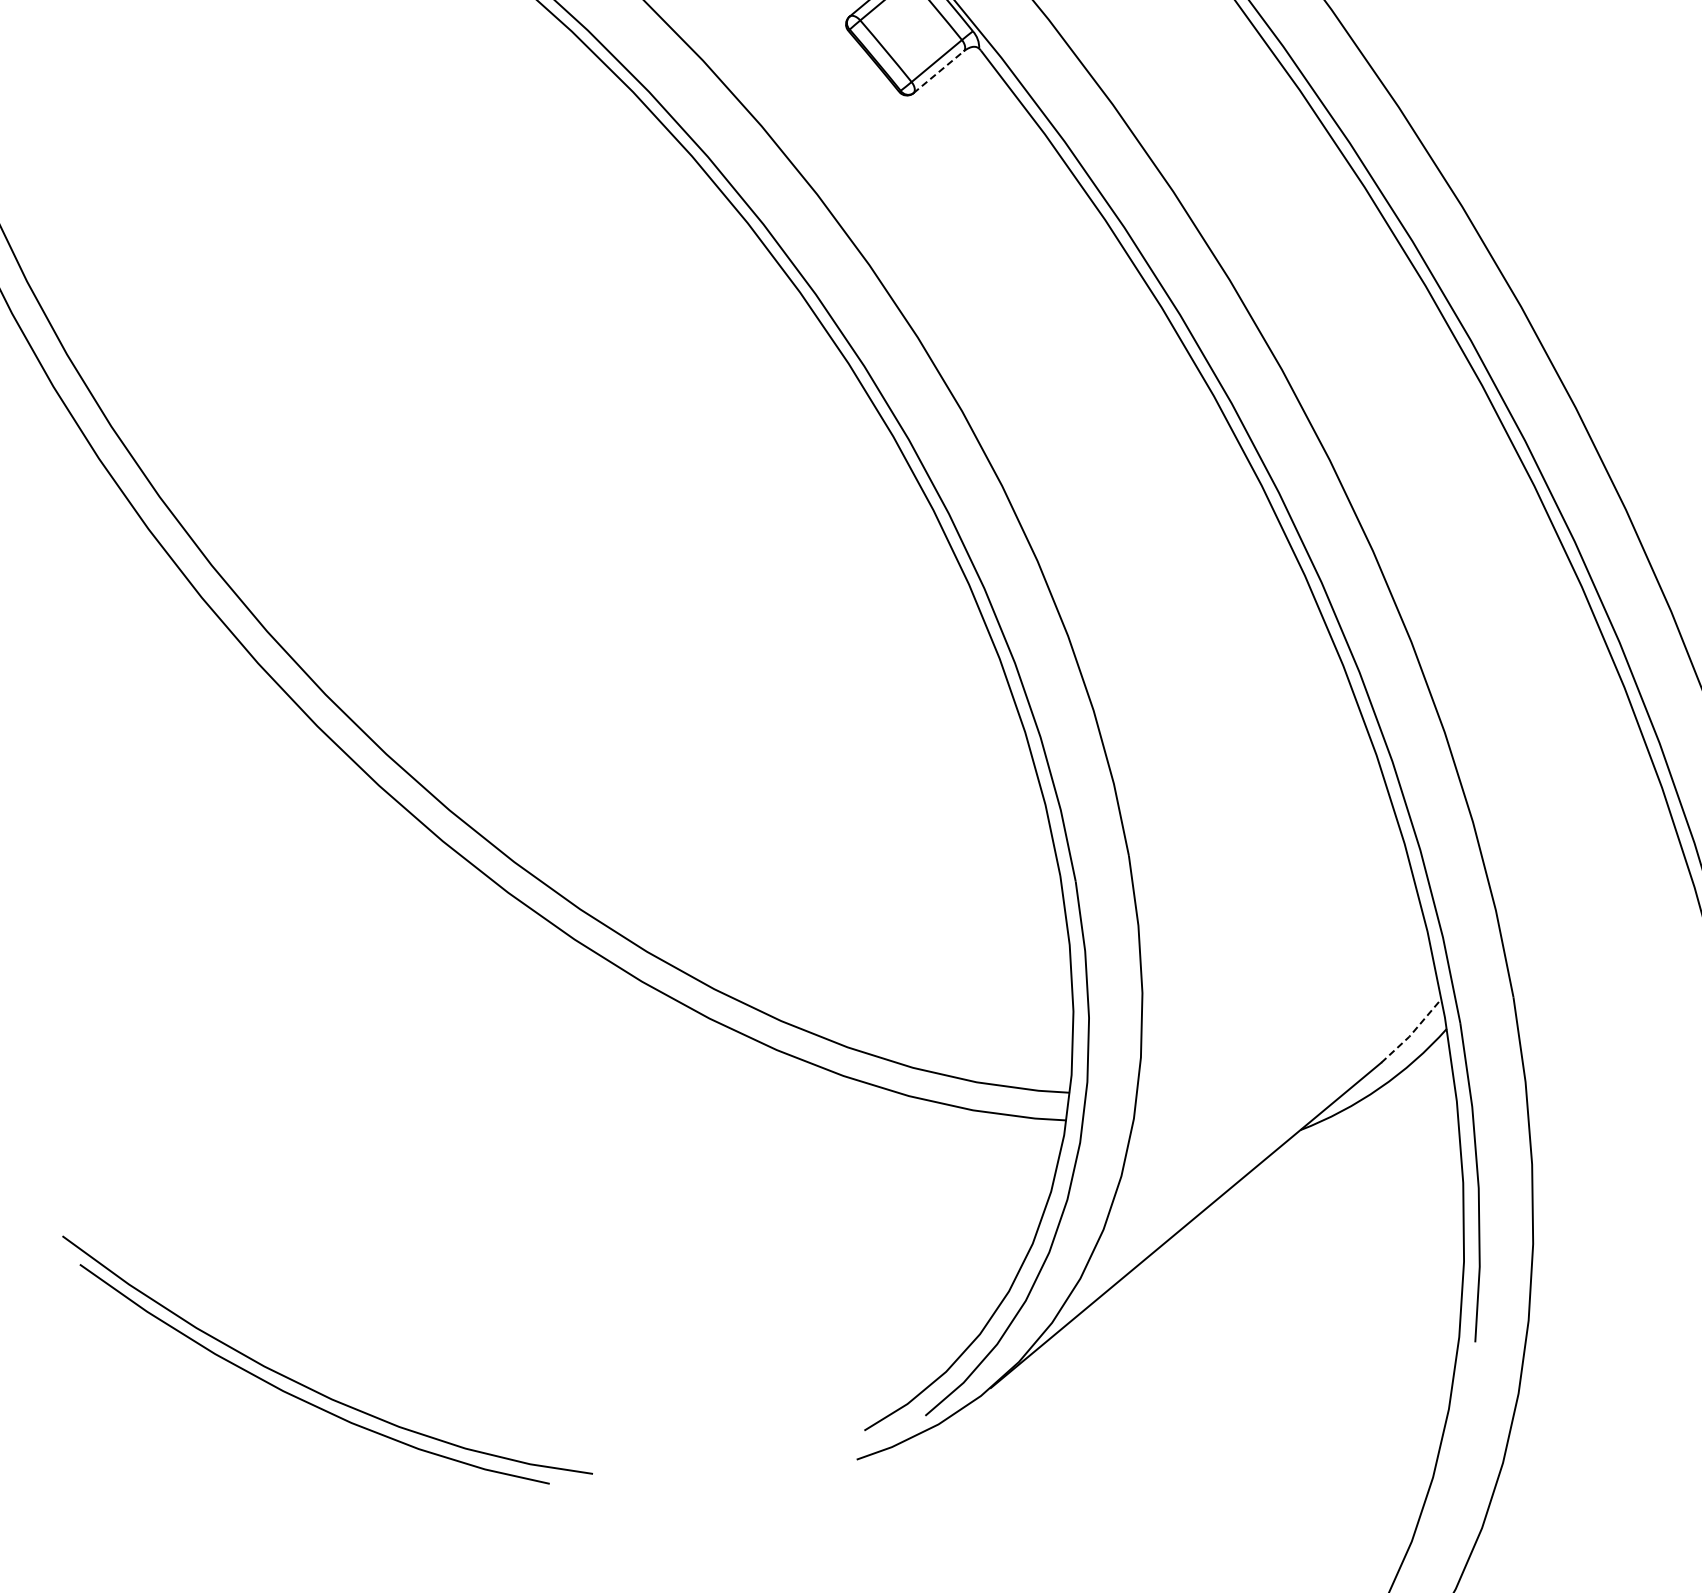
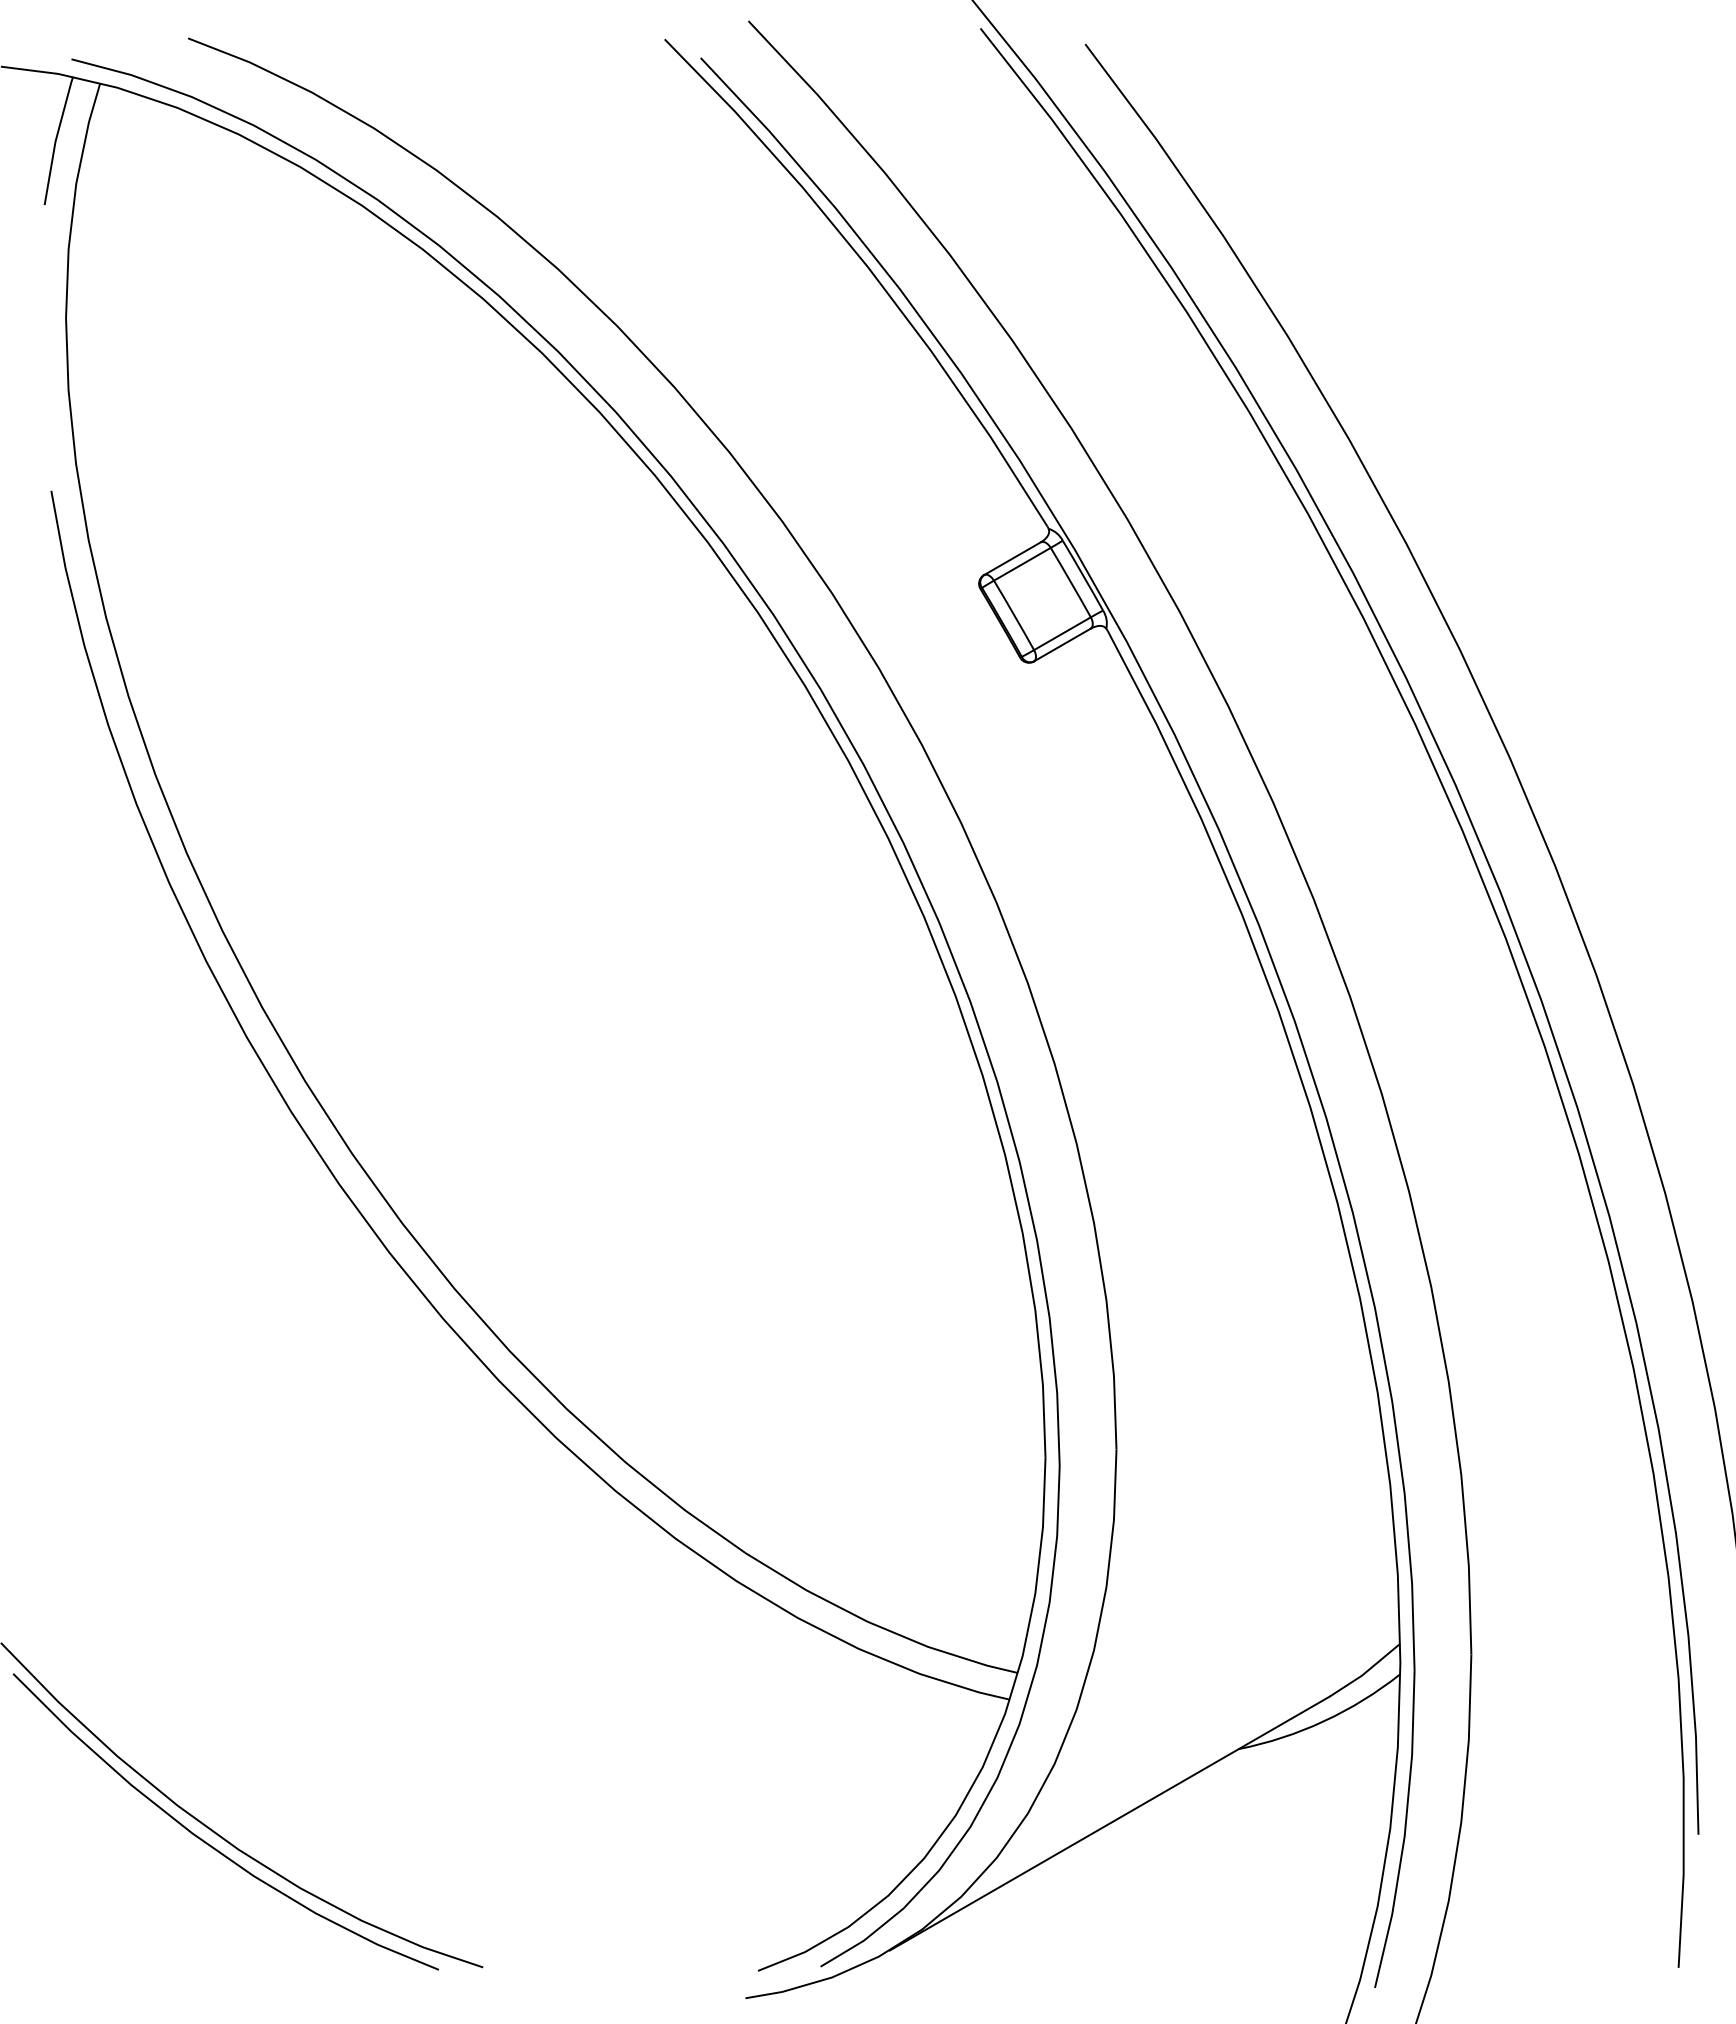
line: (938, 72) -> (1062, 645), dashed -> solid
line: (1412, 1033) -> (1365, 1672), dashed -> solid

